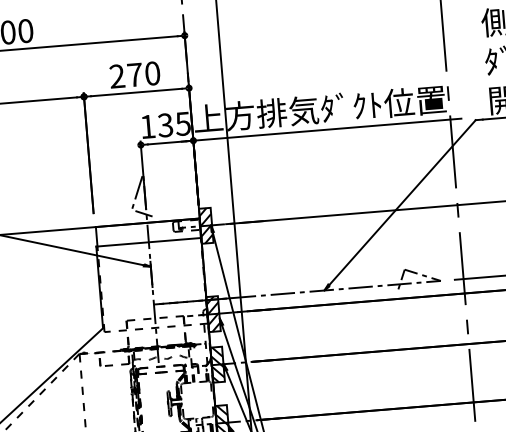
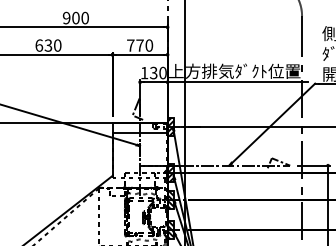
text: (116, 76) -> (130, 45), 270 -> 770
text: (182, 122) -> (162, 72), 135 -> 130

